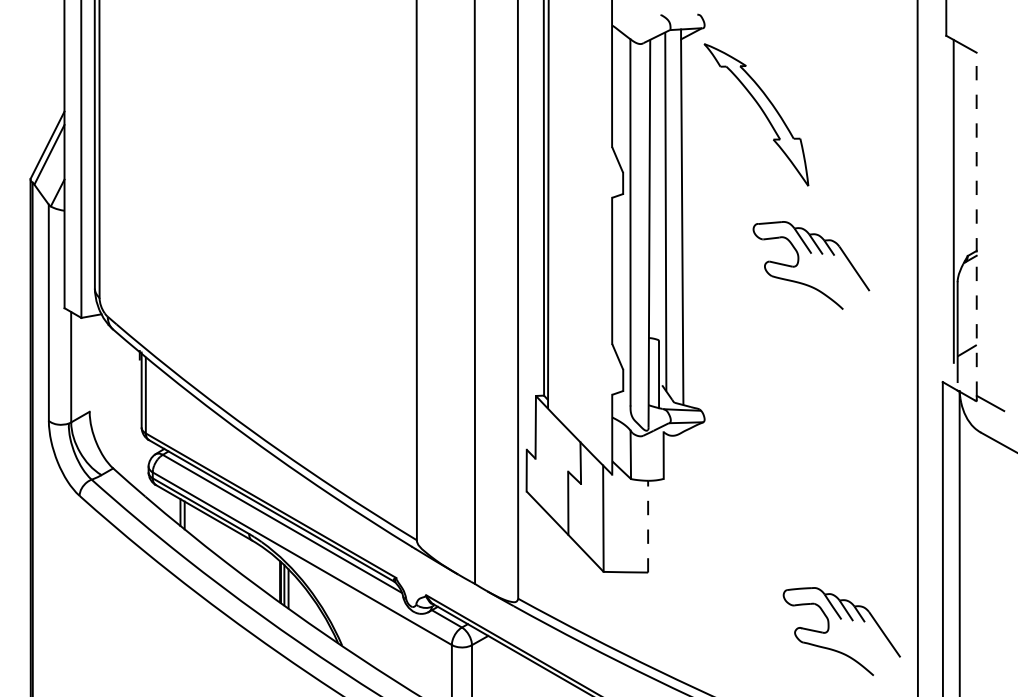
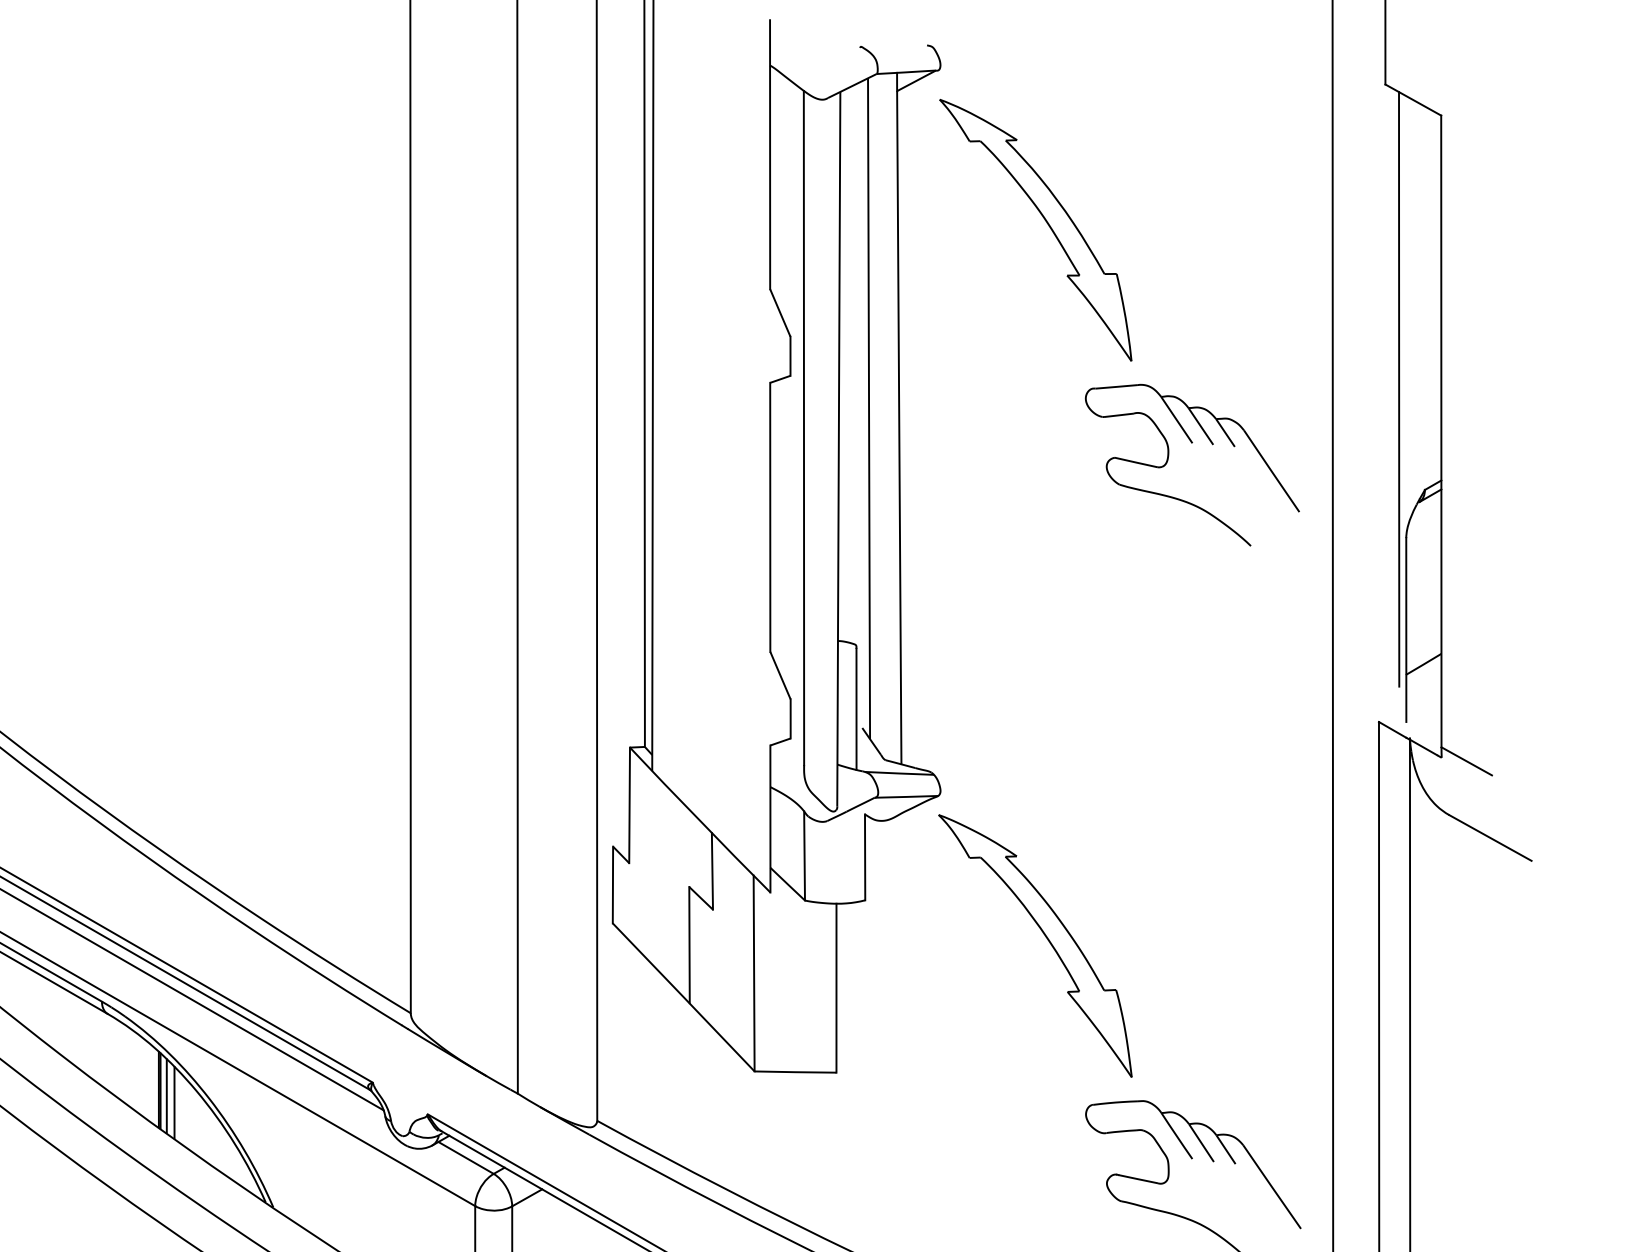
line: (976, 224) -> (1441, 431), dashed -> solid
part: (811, 253) -> (1192, 442), moved
part: (762, 501) -> (1047, 941), added
line: (648, 526) -> (837, 987), dashed -> solid

